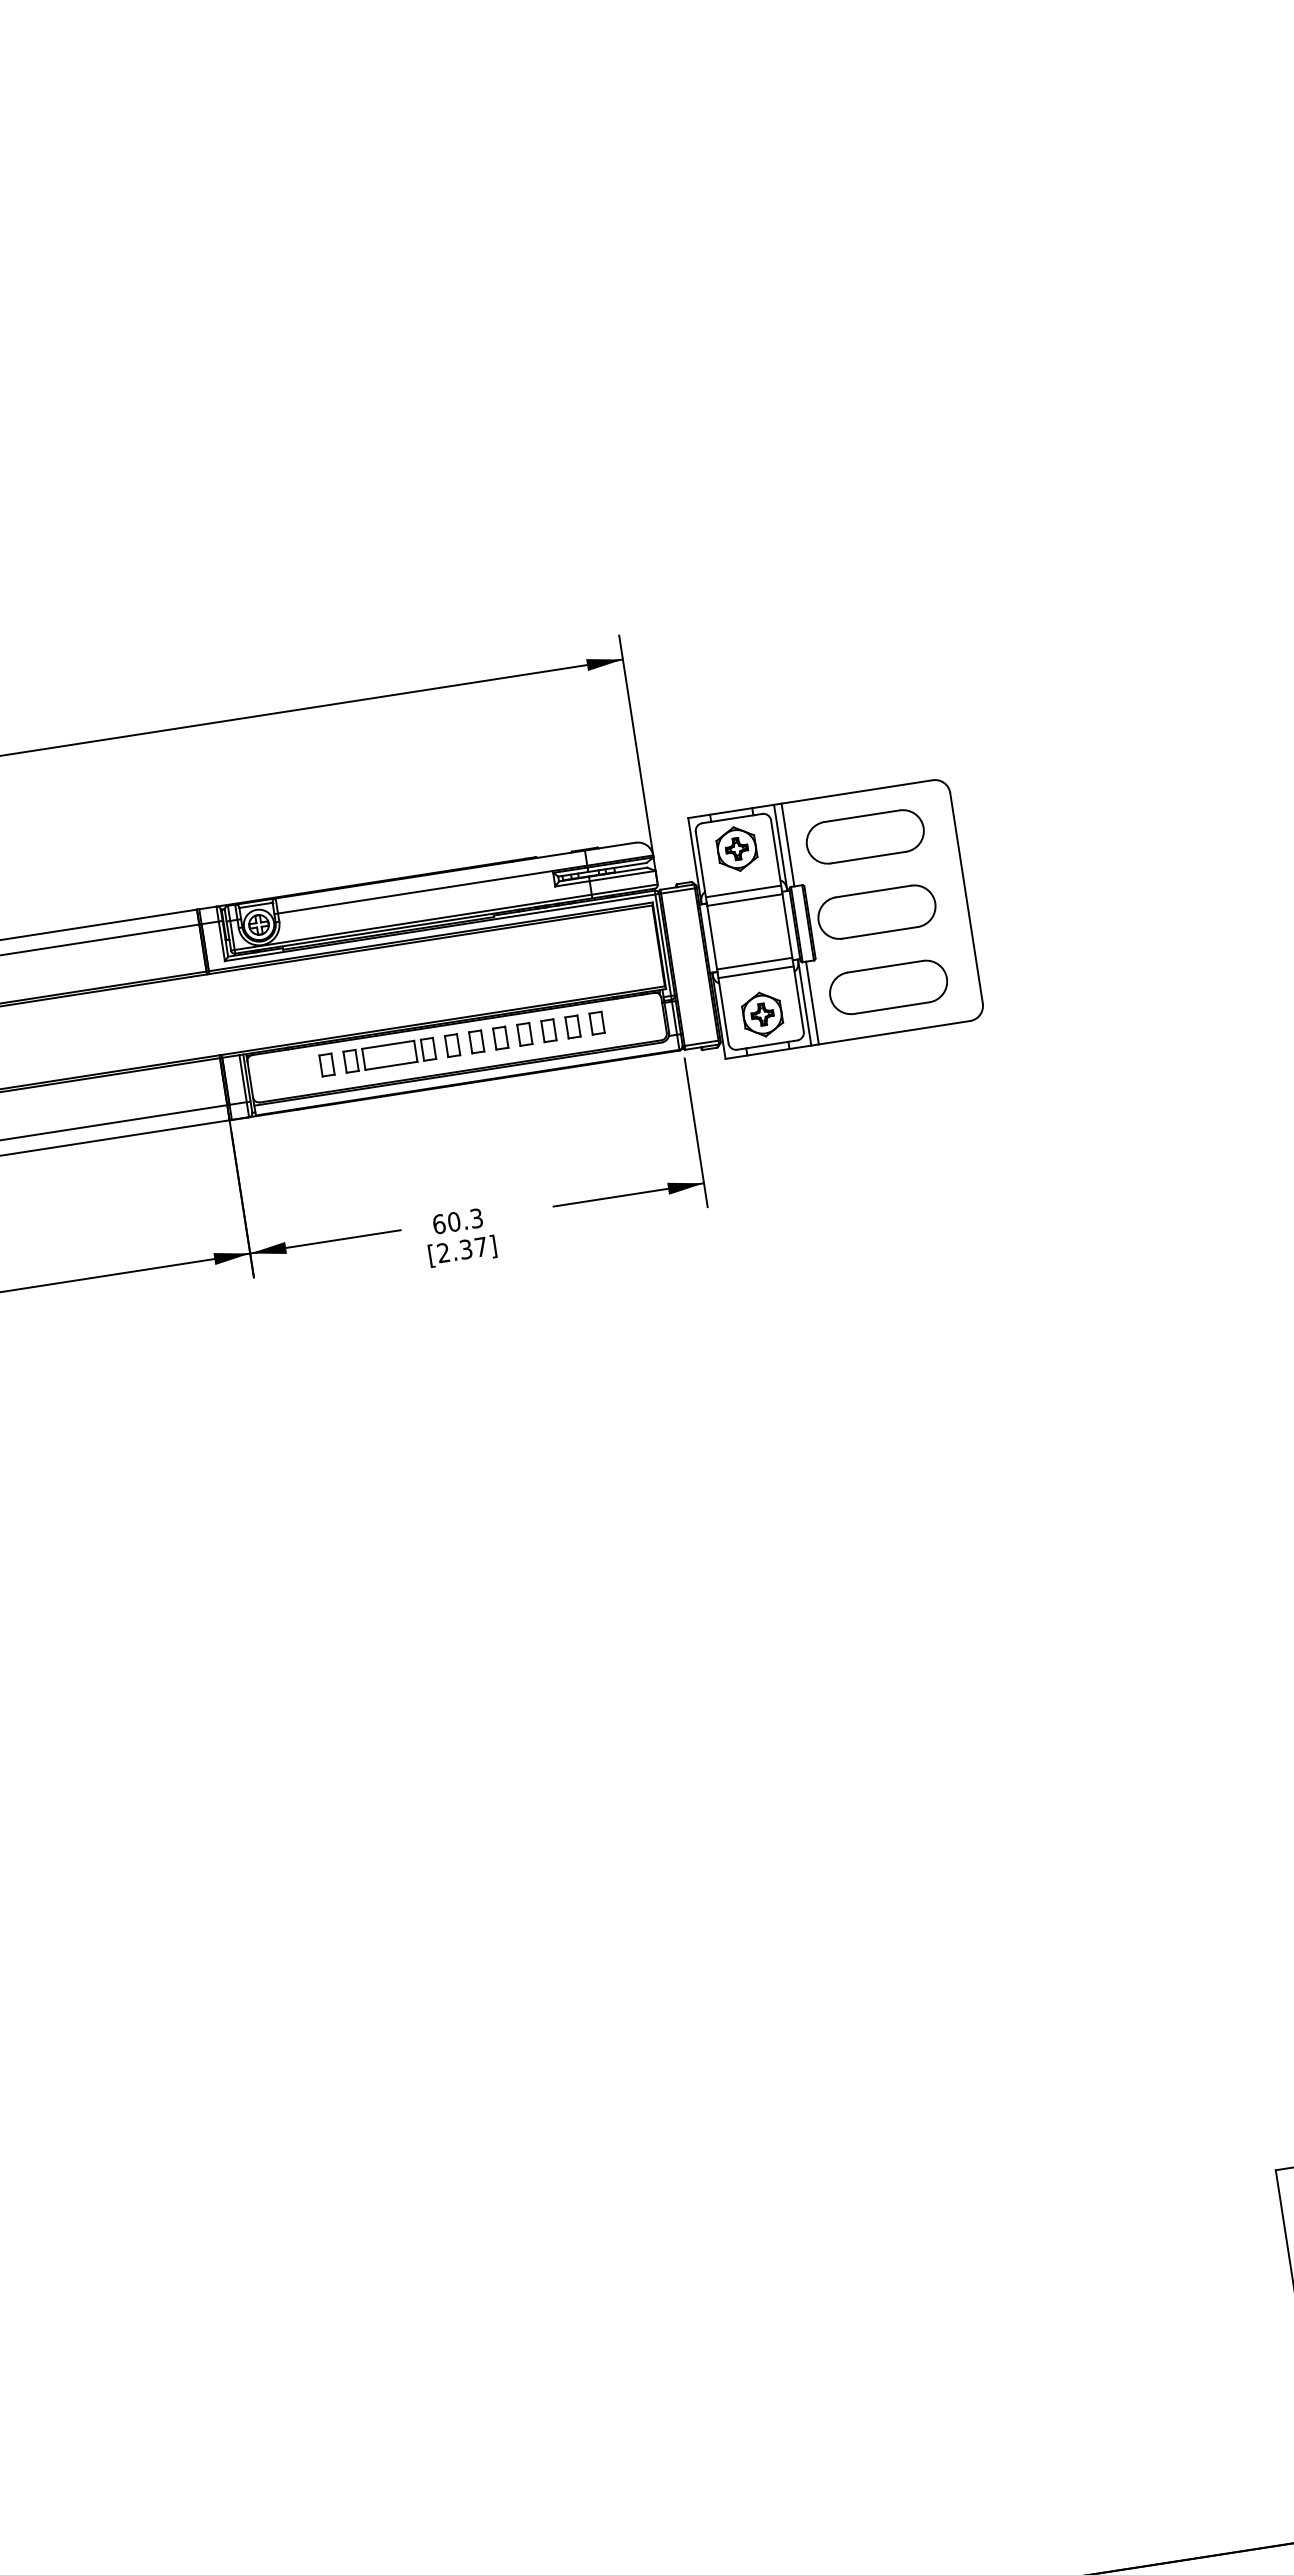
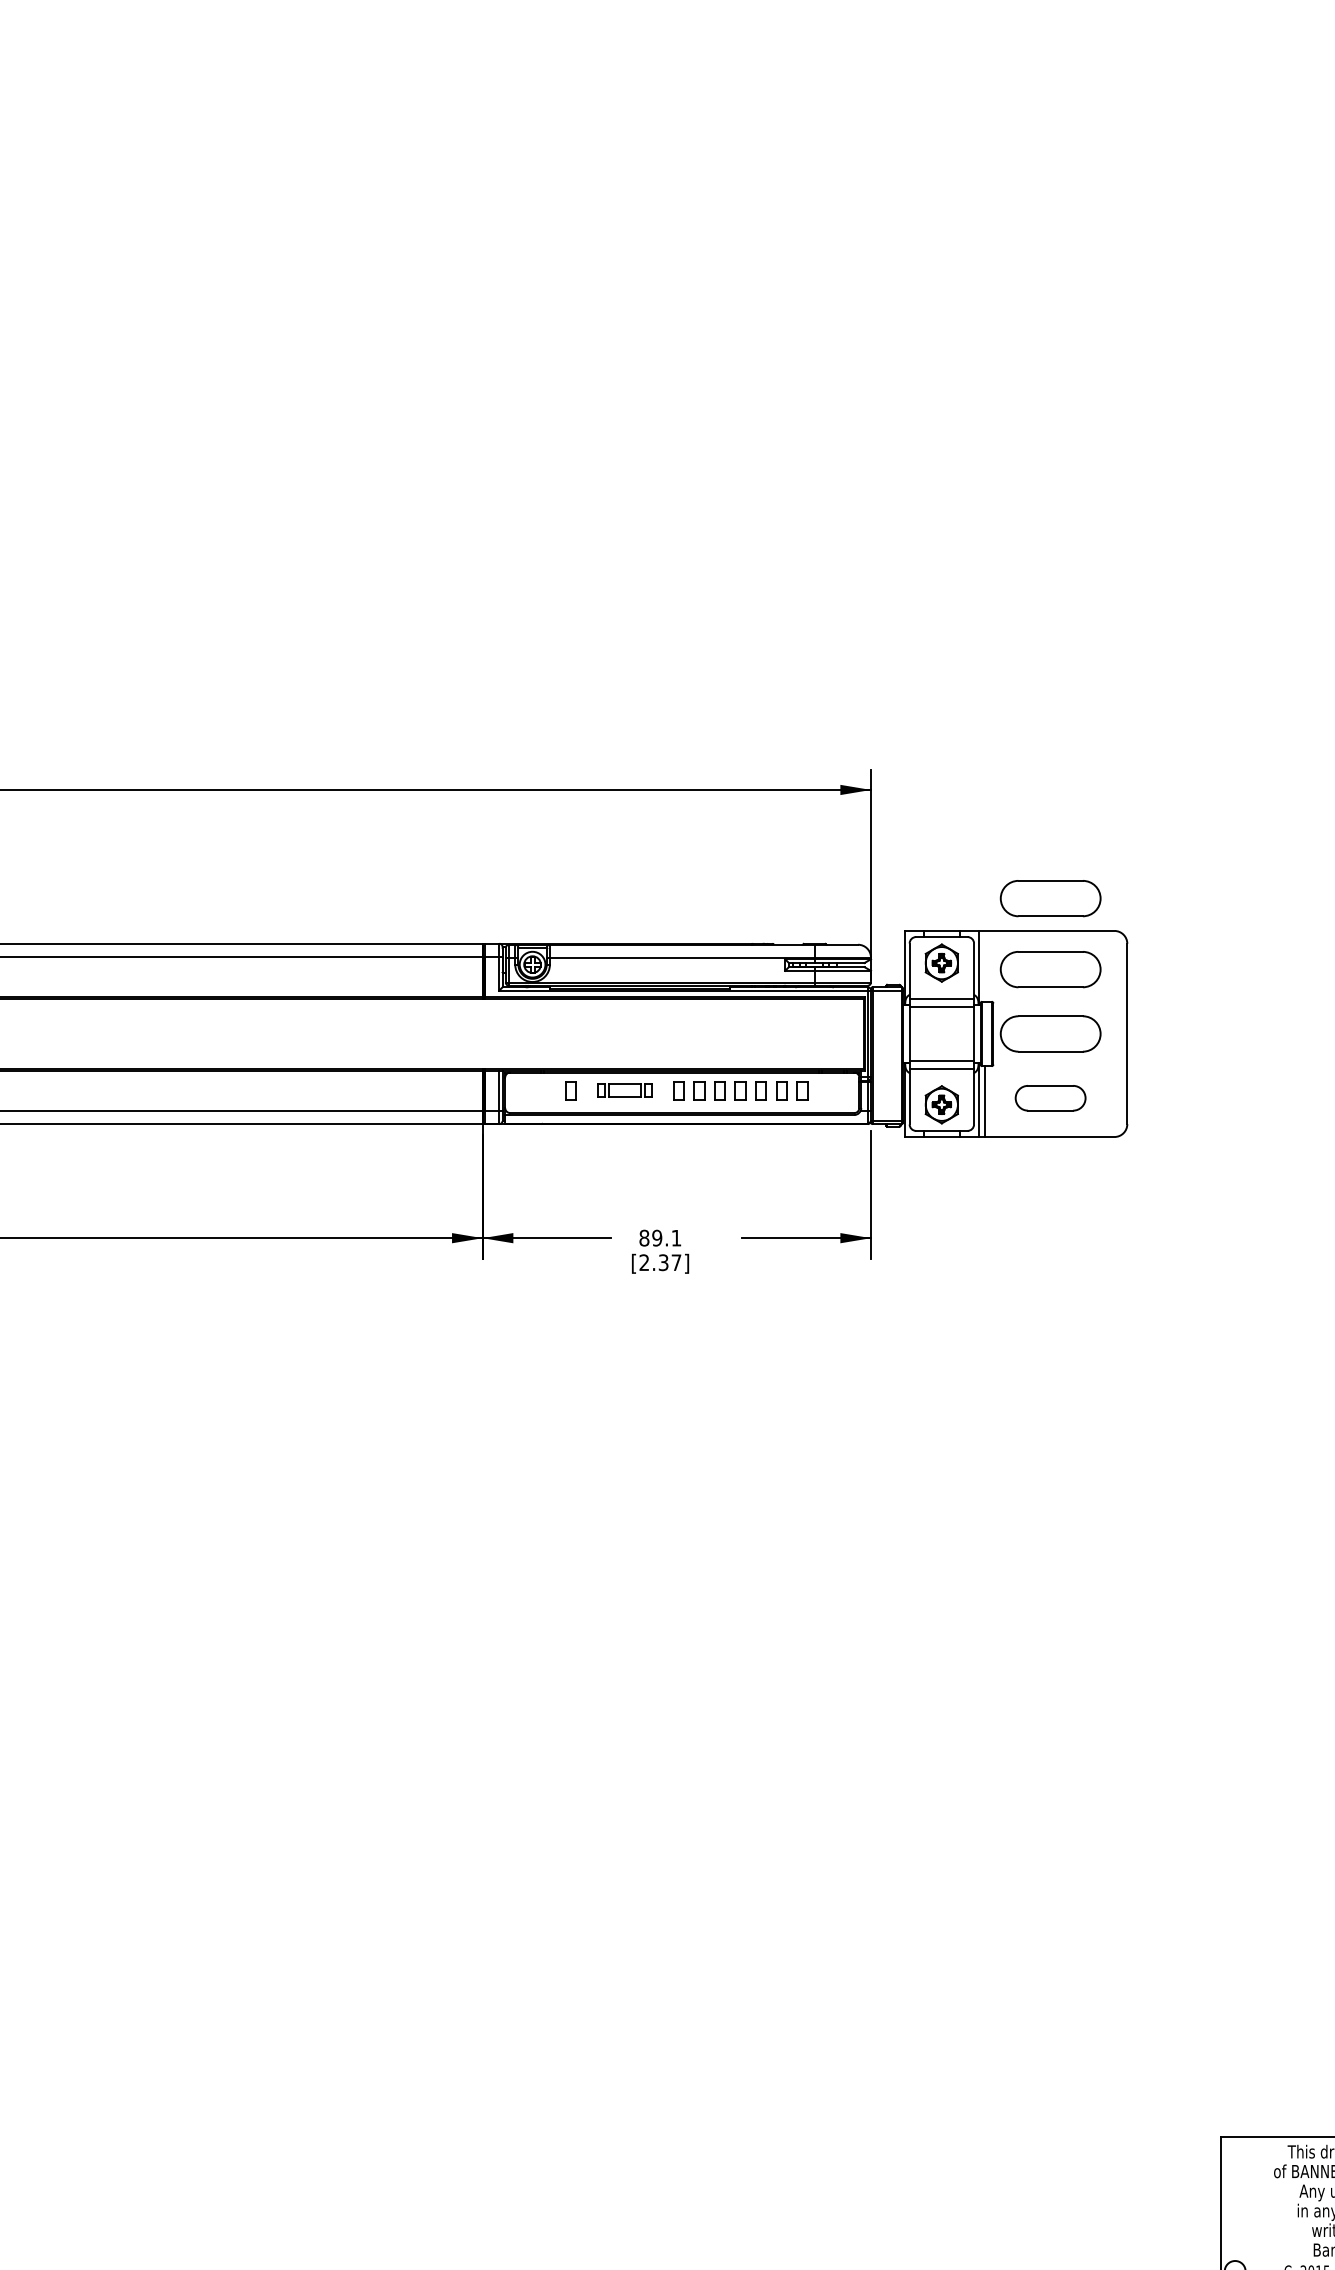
part: (852, 753) -> (1050, 898), added
line: (788, 843) -> (985, 965), removed
part: (888, 986) -> (1050, 1097), size x0.7
part: (389, 1055) -> (624, 1090), size x0.7
text: (457, 1220) -> (660, 1237), 60.3 -> 89.1

